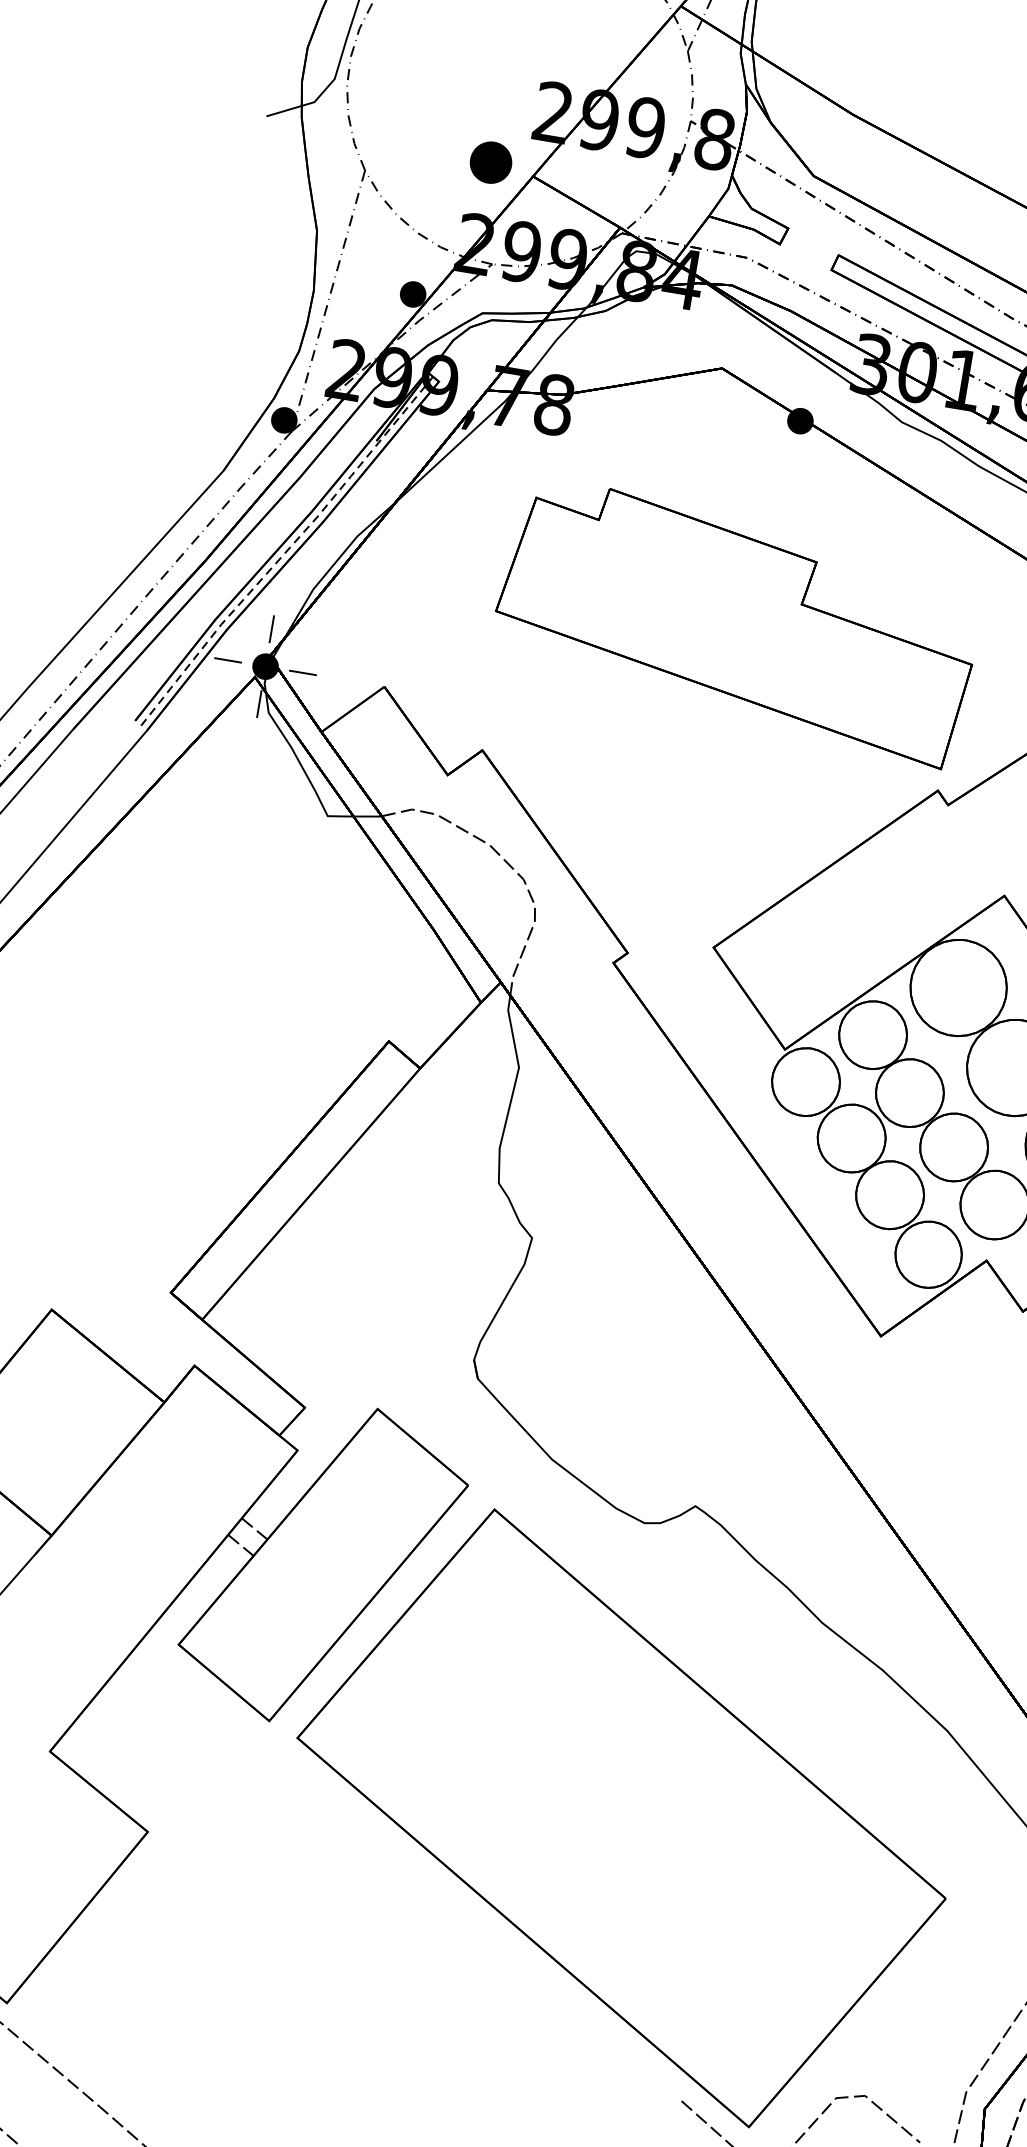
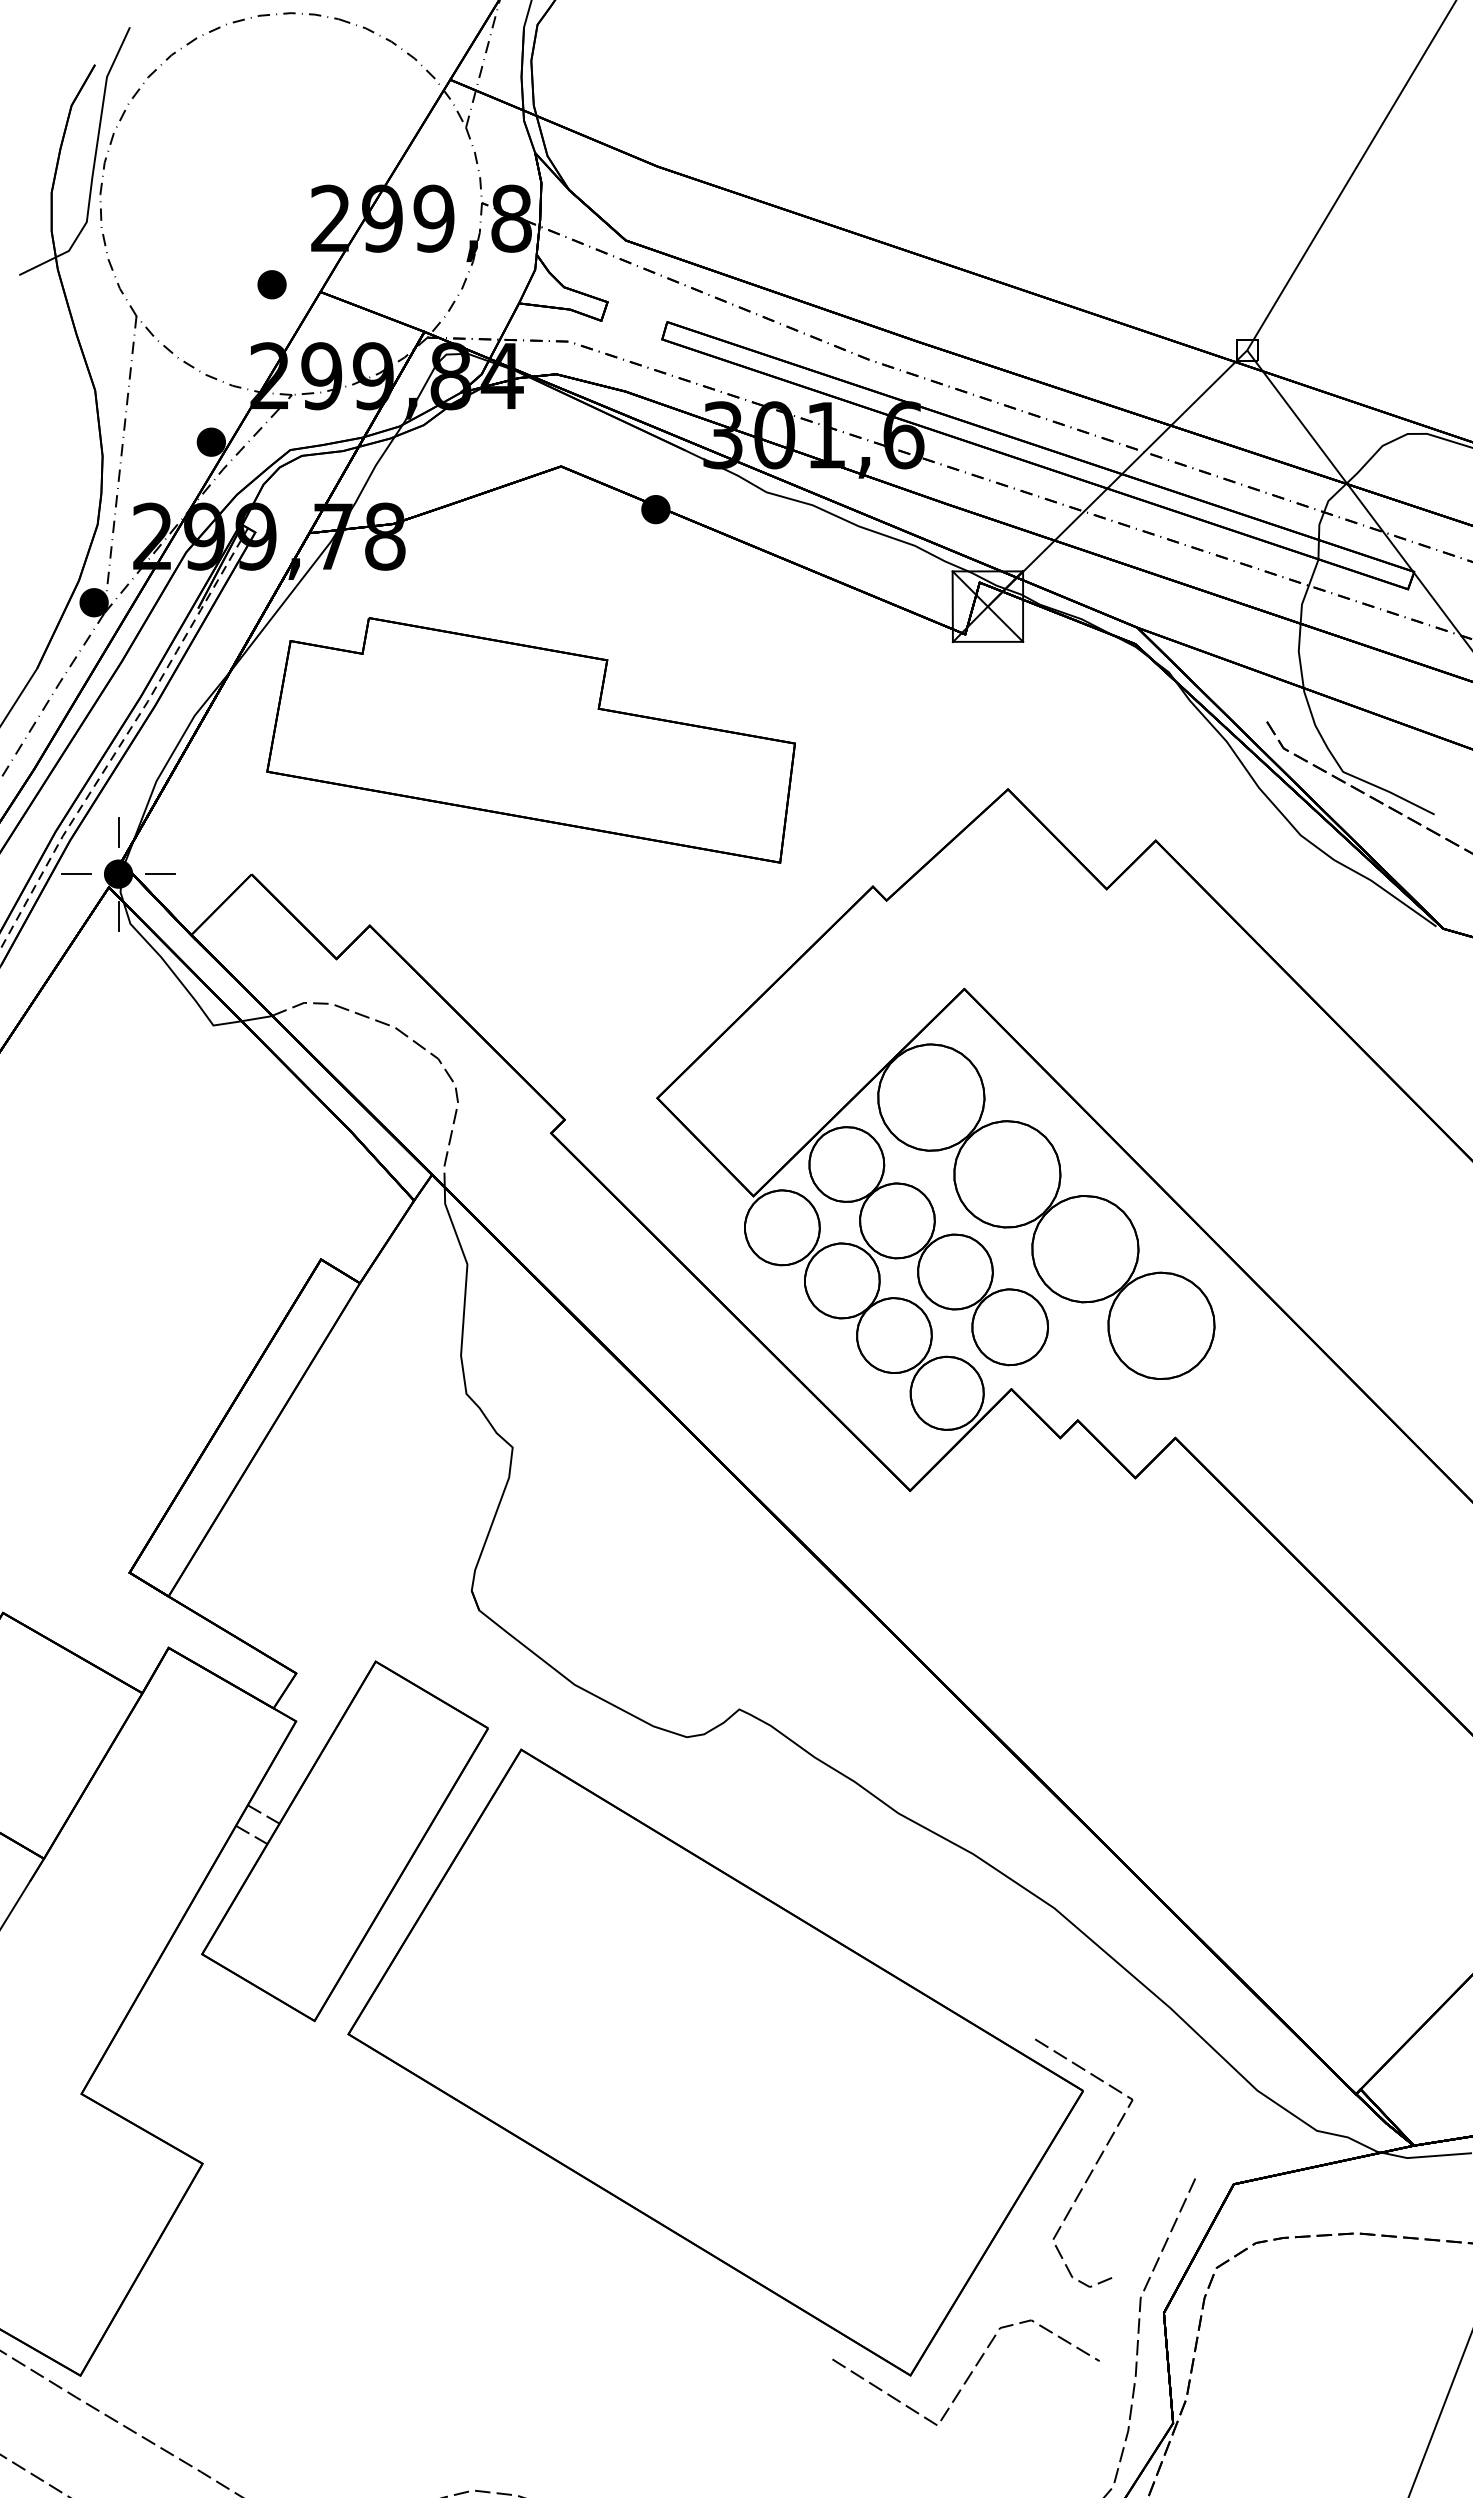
part: (490, 162) -> (271, 284), size x0.62
part: (736, 622) -> (530, 740), moved
curve: (942, 1970) -> (1092, 2169), added

